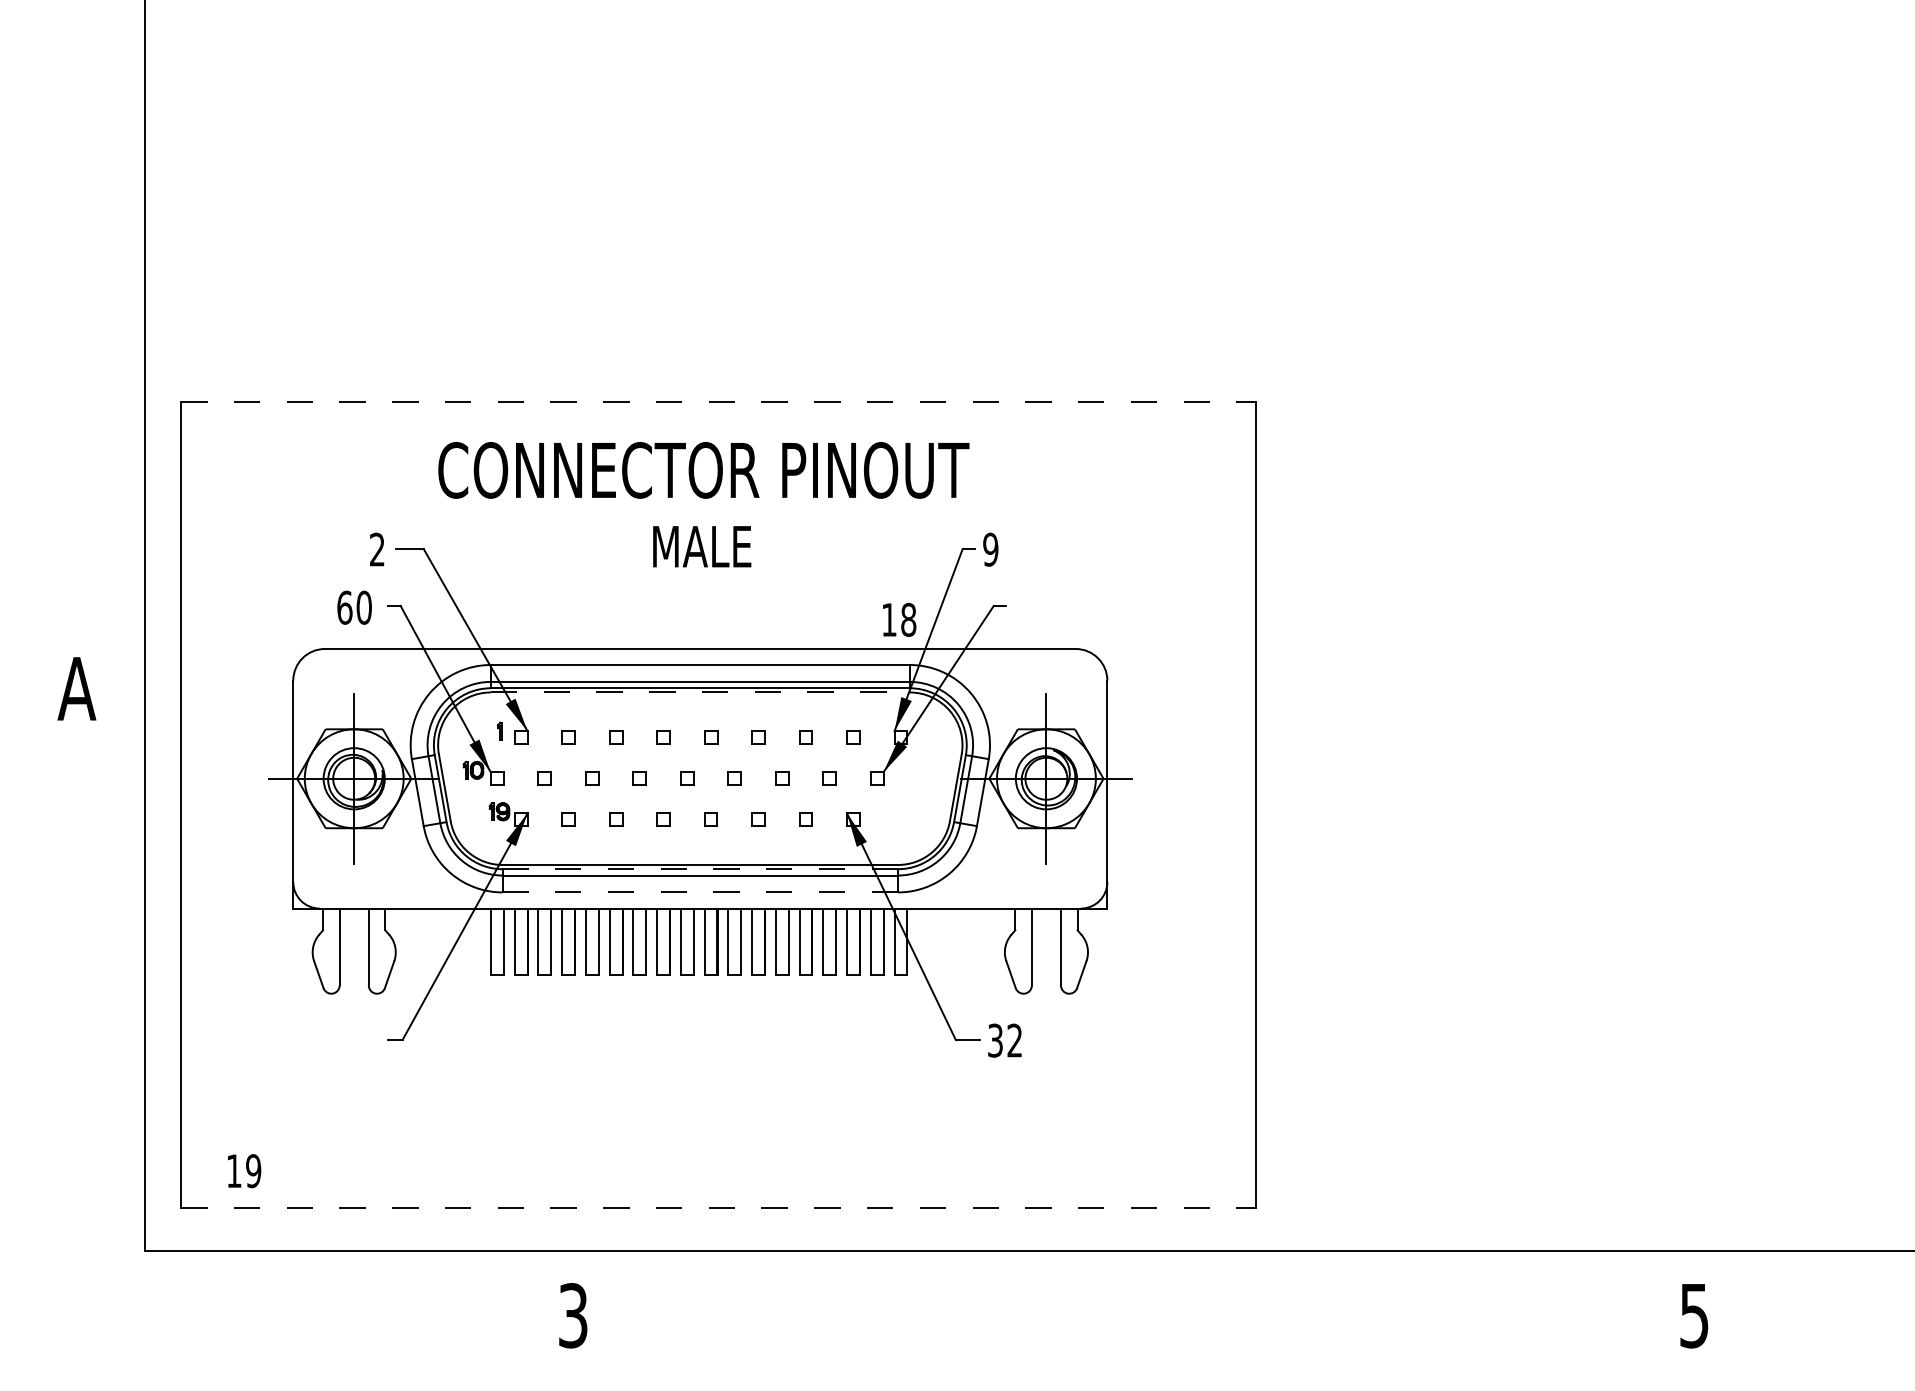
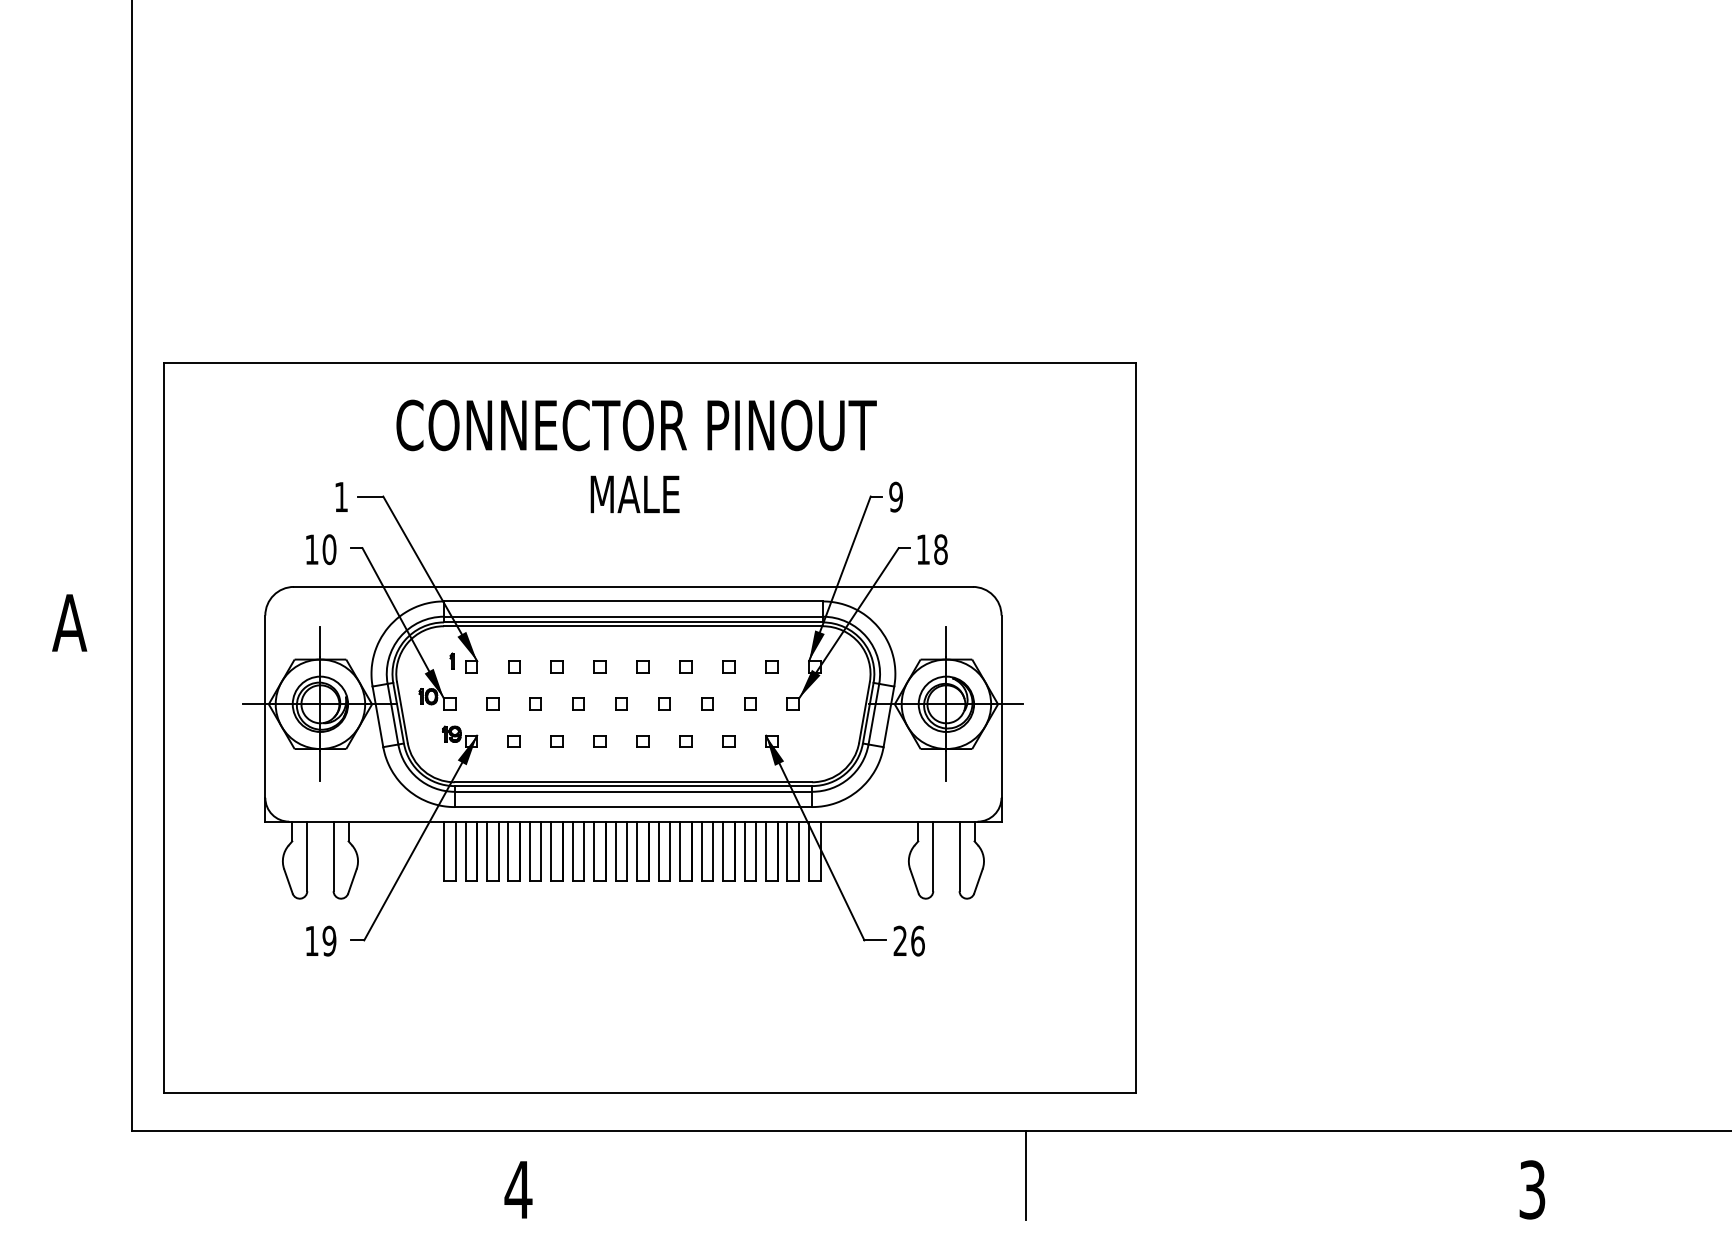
line: (718, 401) -> (649, 363), dashed -> solid
text: (376, 548) -> (340, 496), 2 -> 1
text: (344, 607) -> (311, 549), 60 -> 10
text: (899, 619) -> (932, 549), moved
line: (700, 692) -> (633, 626), dashed -> solid
line: (700, 869) -> (633, 786), dashed -> solid
line: (700, 892) -> (633, 807), dashed -> solid
text: (1004, 1039) -> (908, 940), 32 -> 26
text: (244, 1170) -> (321, 940), moved
line: (718, 1208) -> (649, 1092), dashed -> solid
line: (1134, 1299) -> (1026, 1175), added
text: (573, 1315) -> (518, 1189), 3 -> 4
text: (1694, 1315) -> (1532, 1189), 5 -> 3

